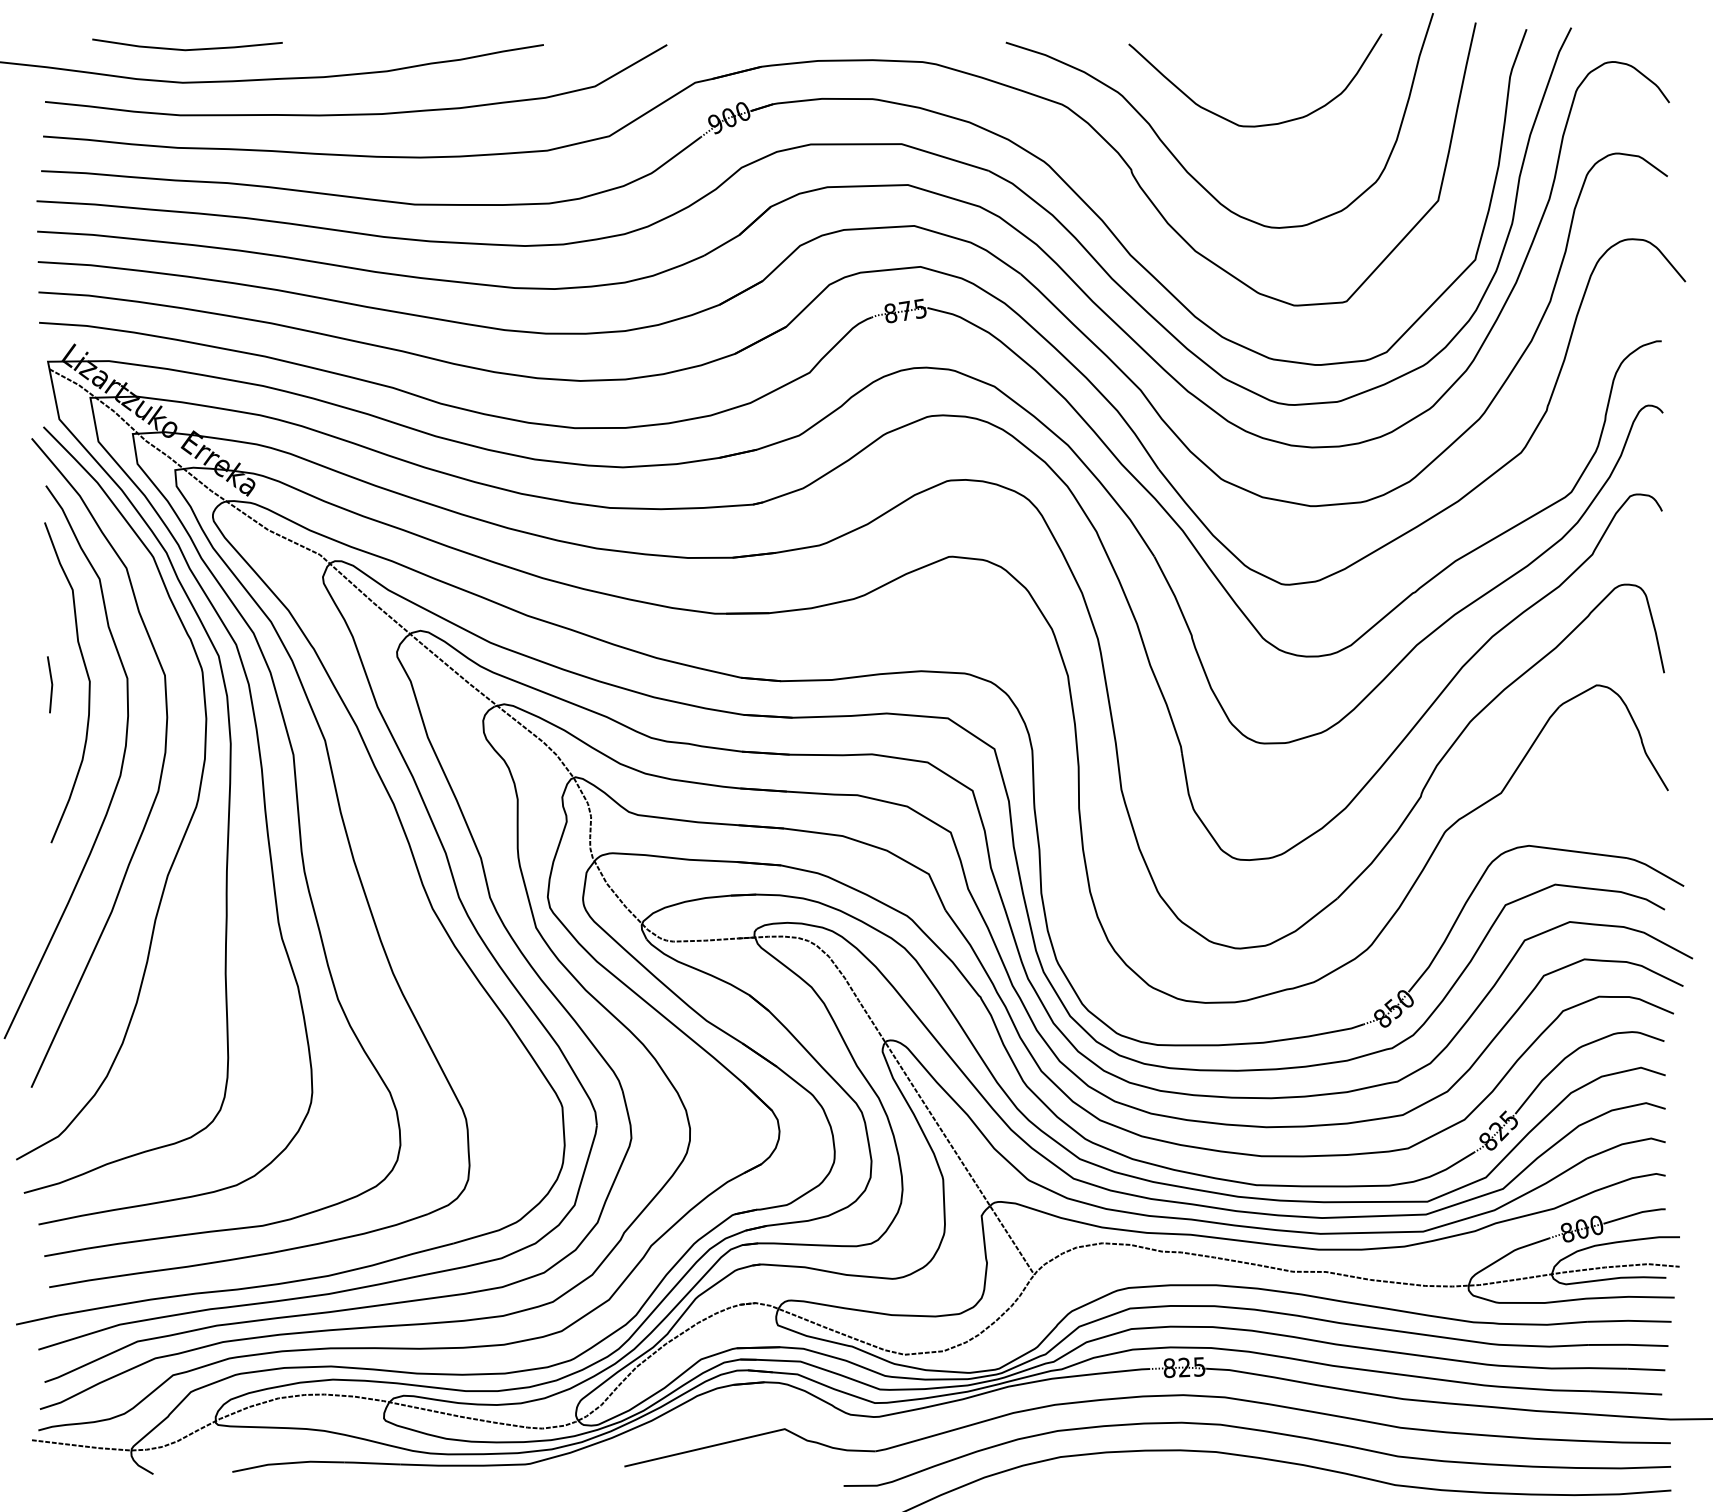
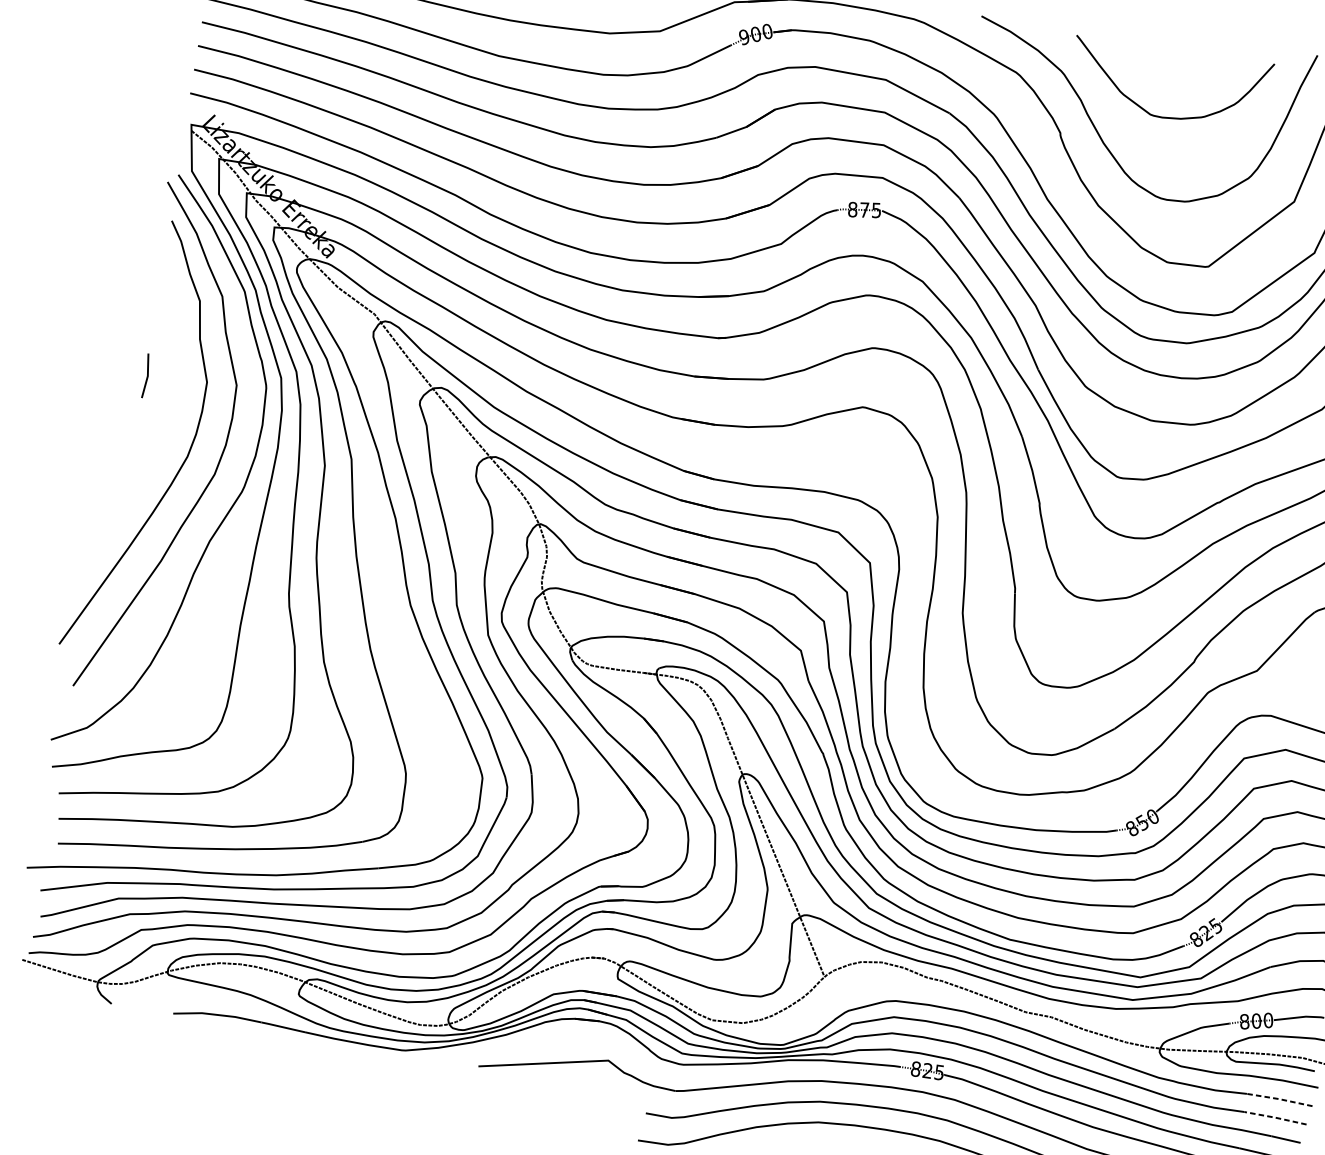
curve: (86, 674) -> (175, 373), removed
line: (1628, 1320) -> (1279, 1098), solid -> dashed
line: (1627, 1344) -> (1274, 1117), solid -> dashed

